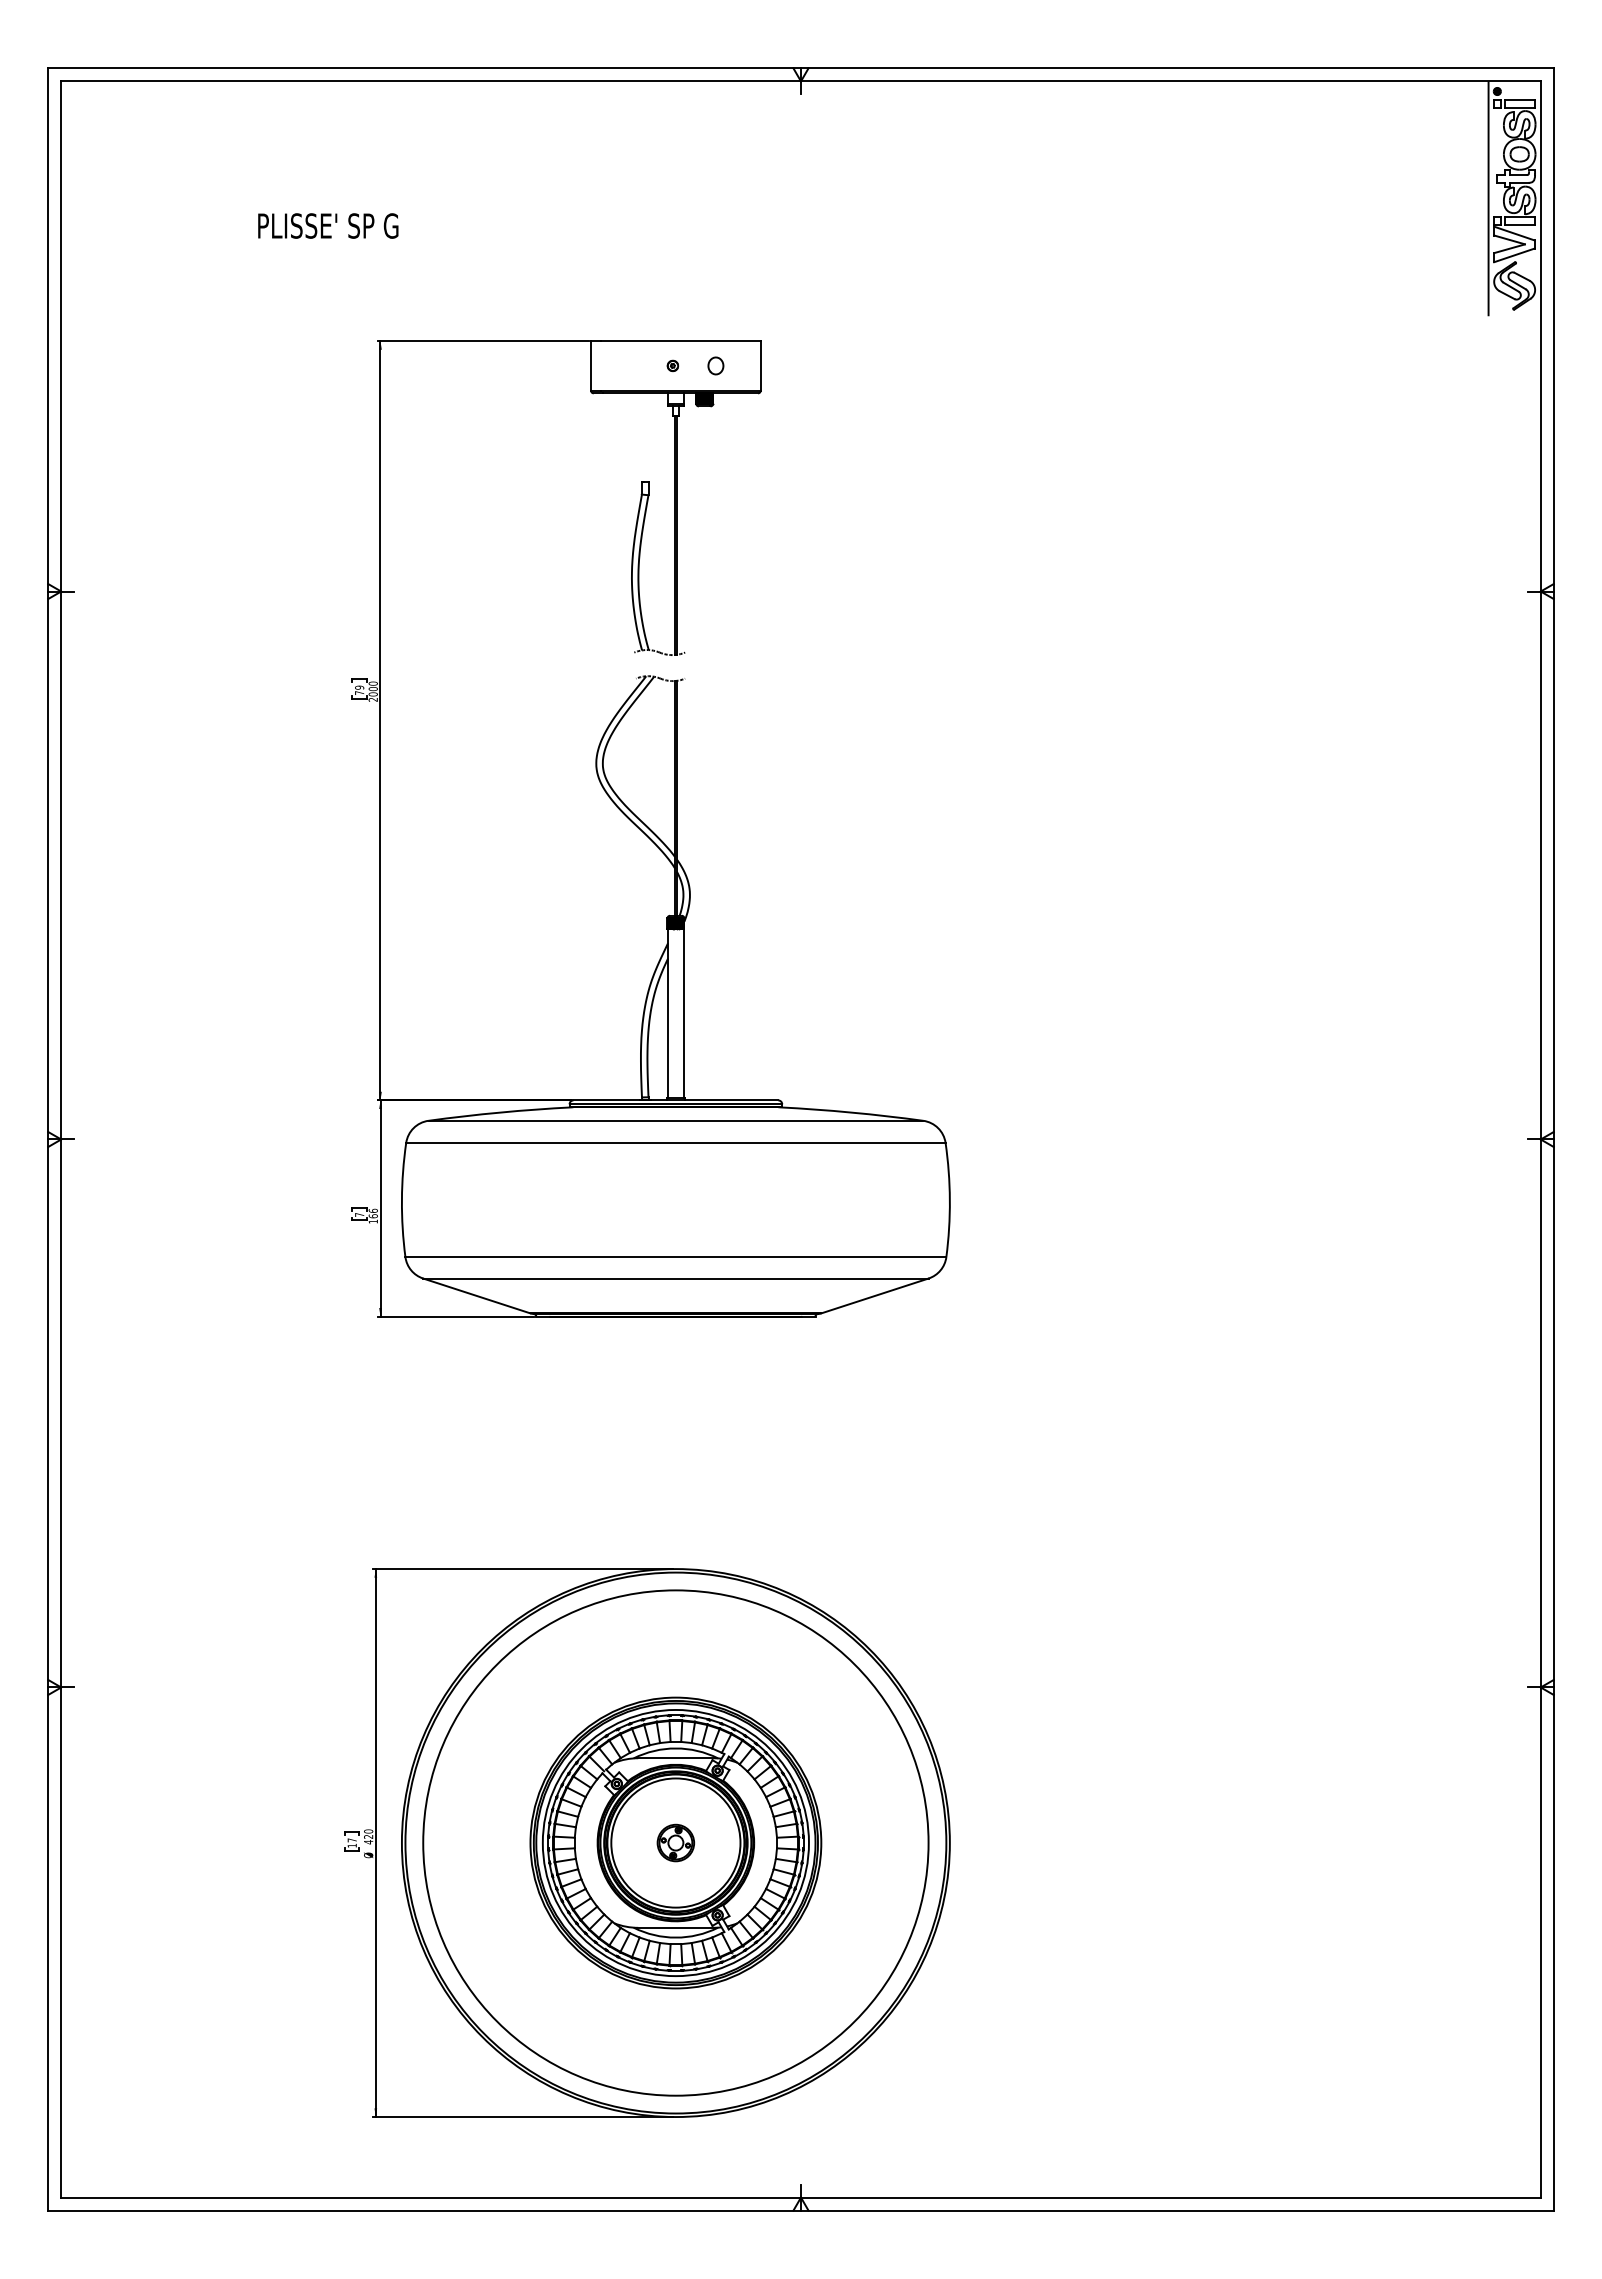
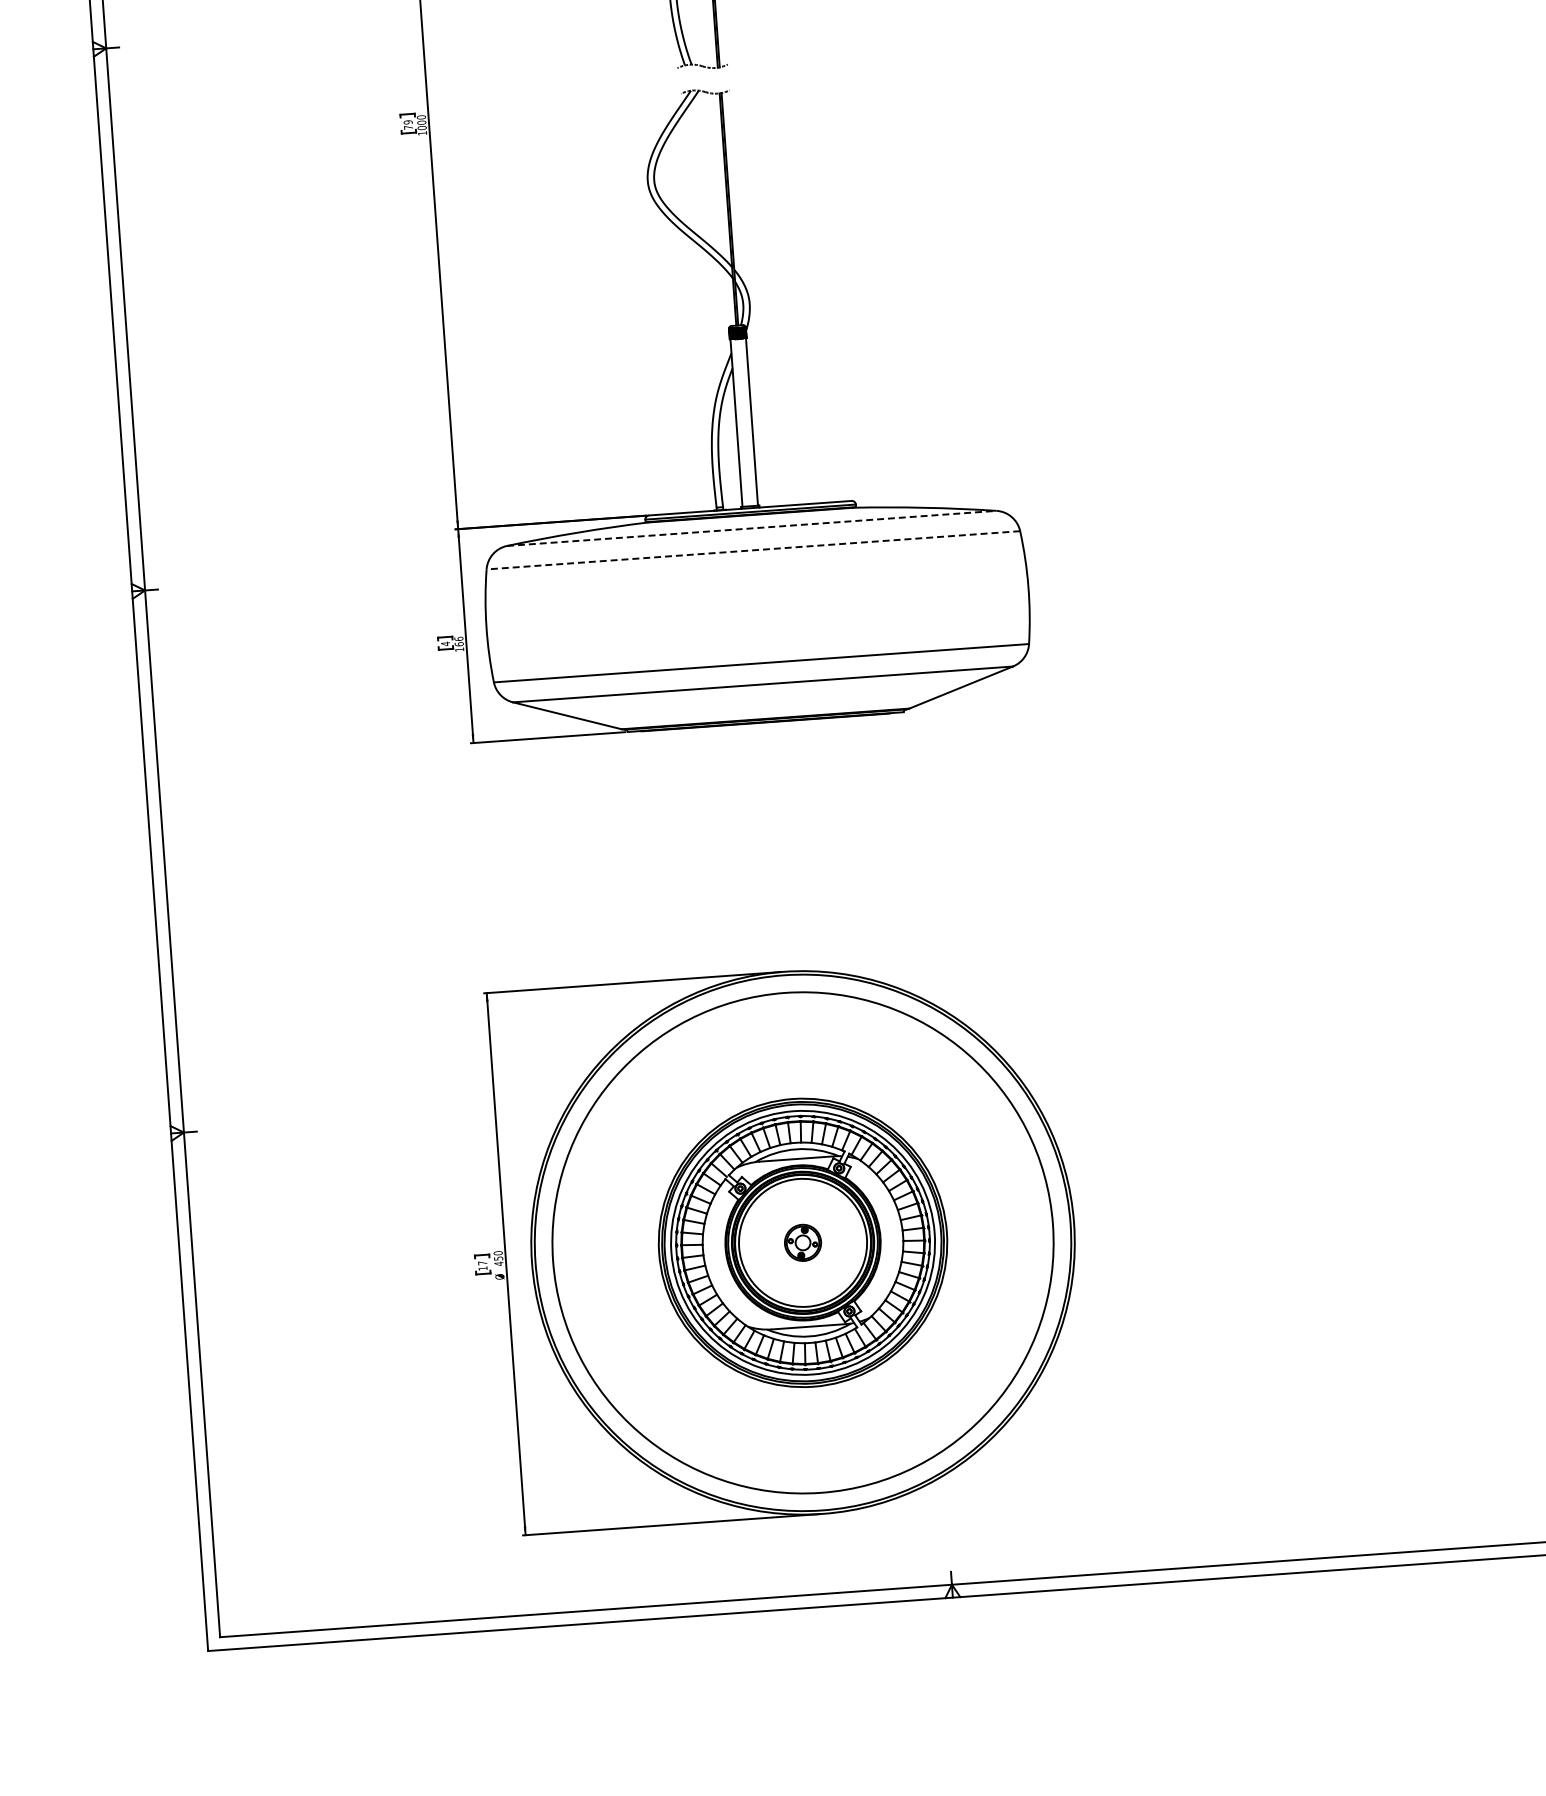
text: (372, 699) -> (421, 133), 2000 -> 1000
line: (676, 1120) -> (752, 528), solid -> dashed
line: (675, 1142) -> (752, 549), solid -> dashed
text: (359, 1214) -> (445, 643), 7 -> 4
text: (368, 1836) -> (498, 1258), 420 -> 450

